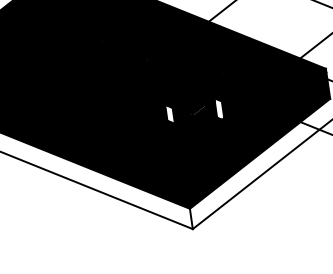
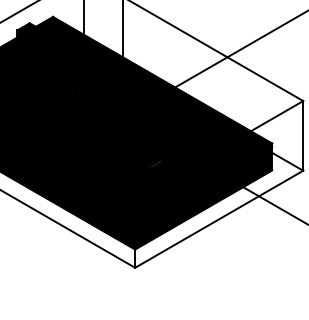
fill: (219, 108) -> (173, 165), added
fill: (170, 114) -> (129, 164), added

